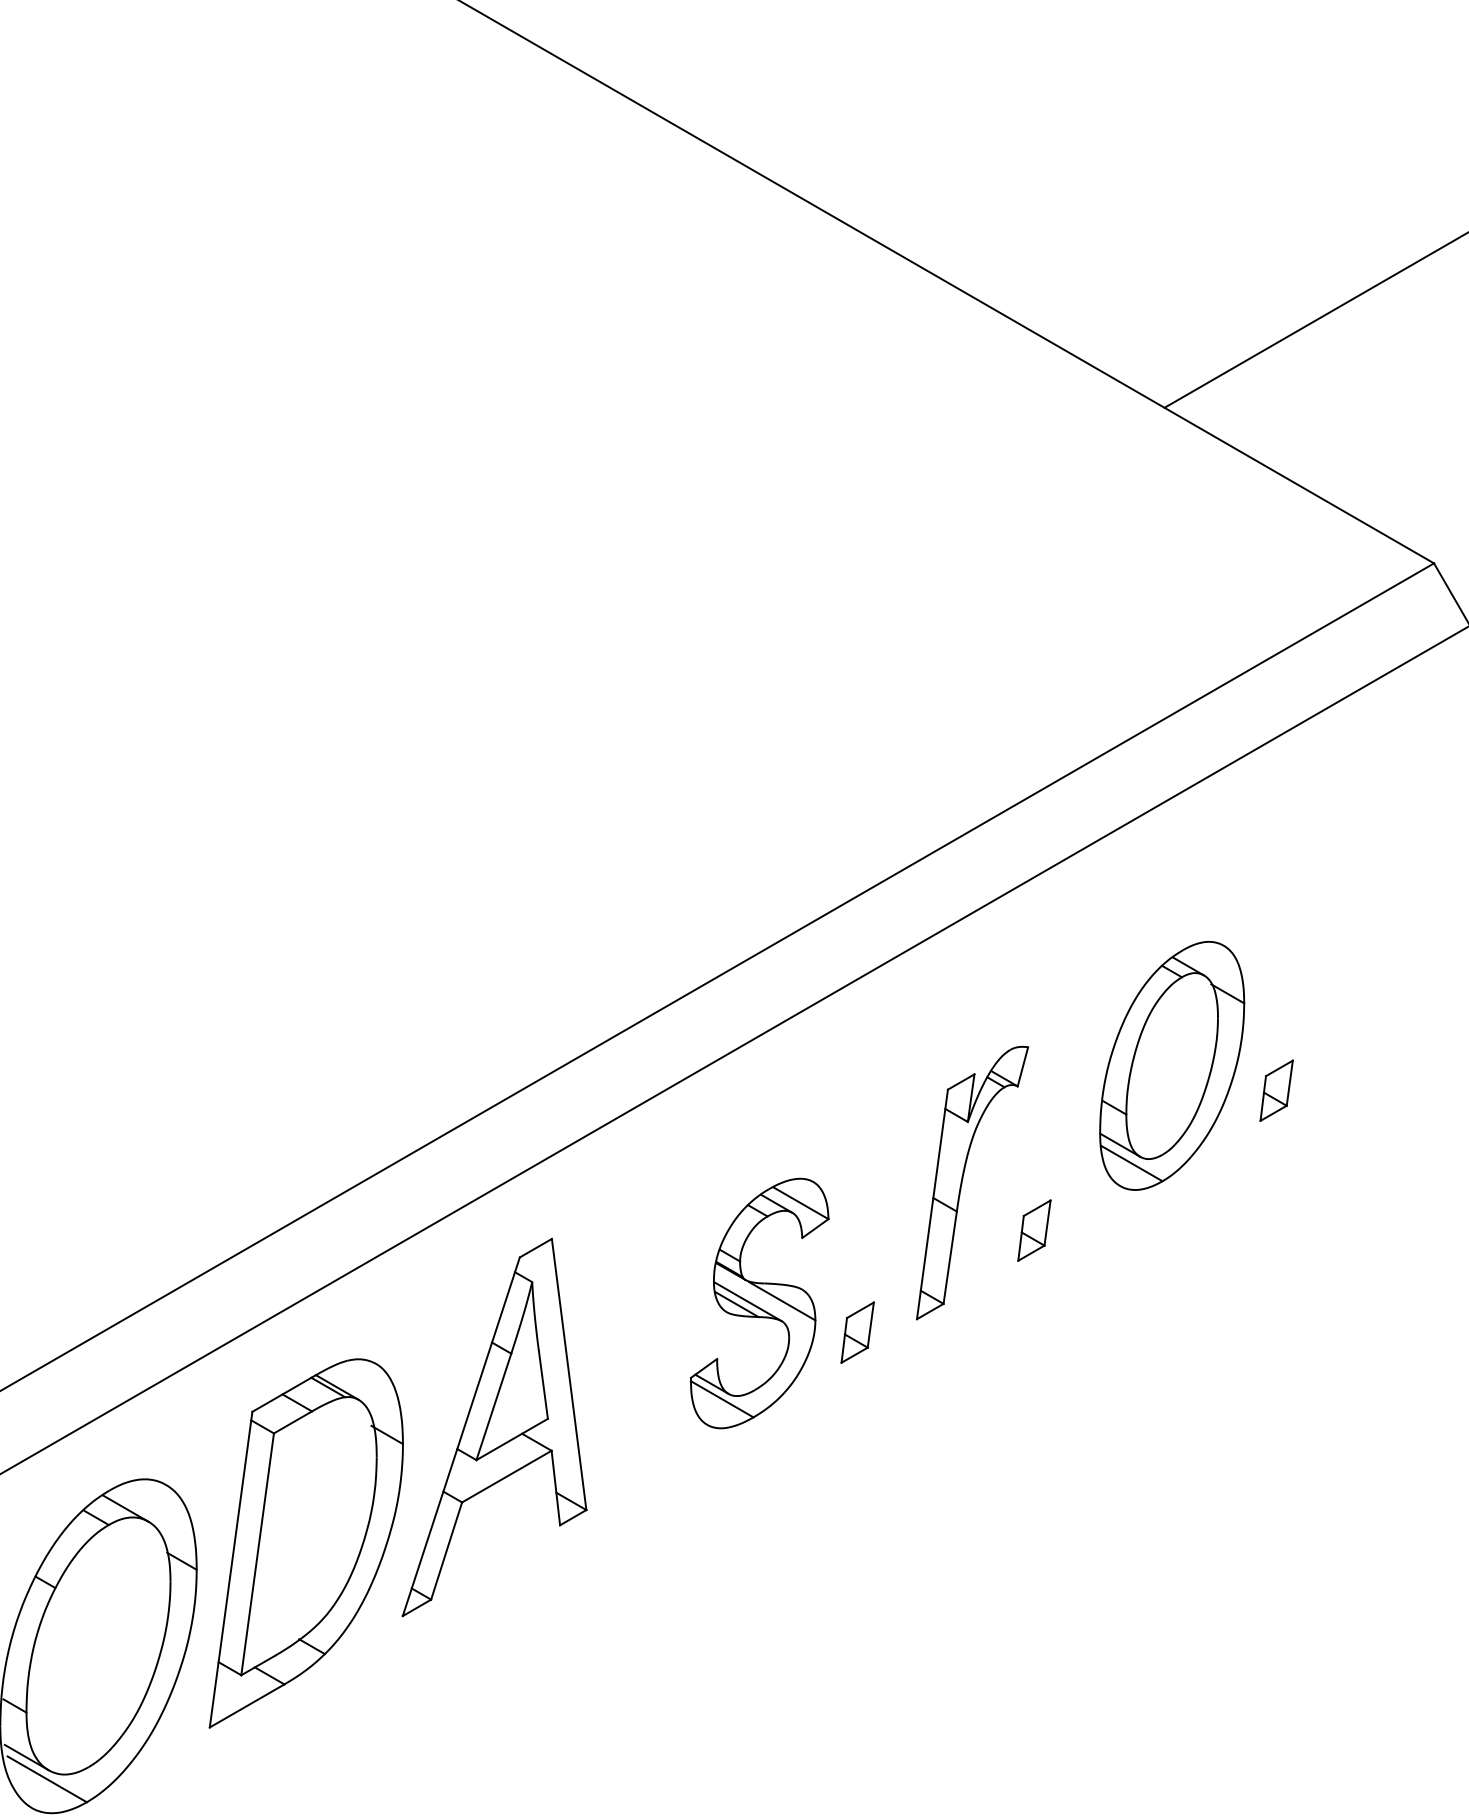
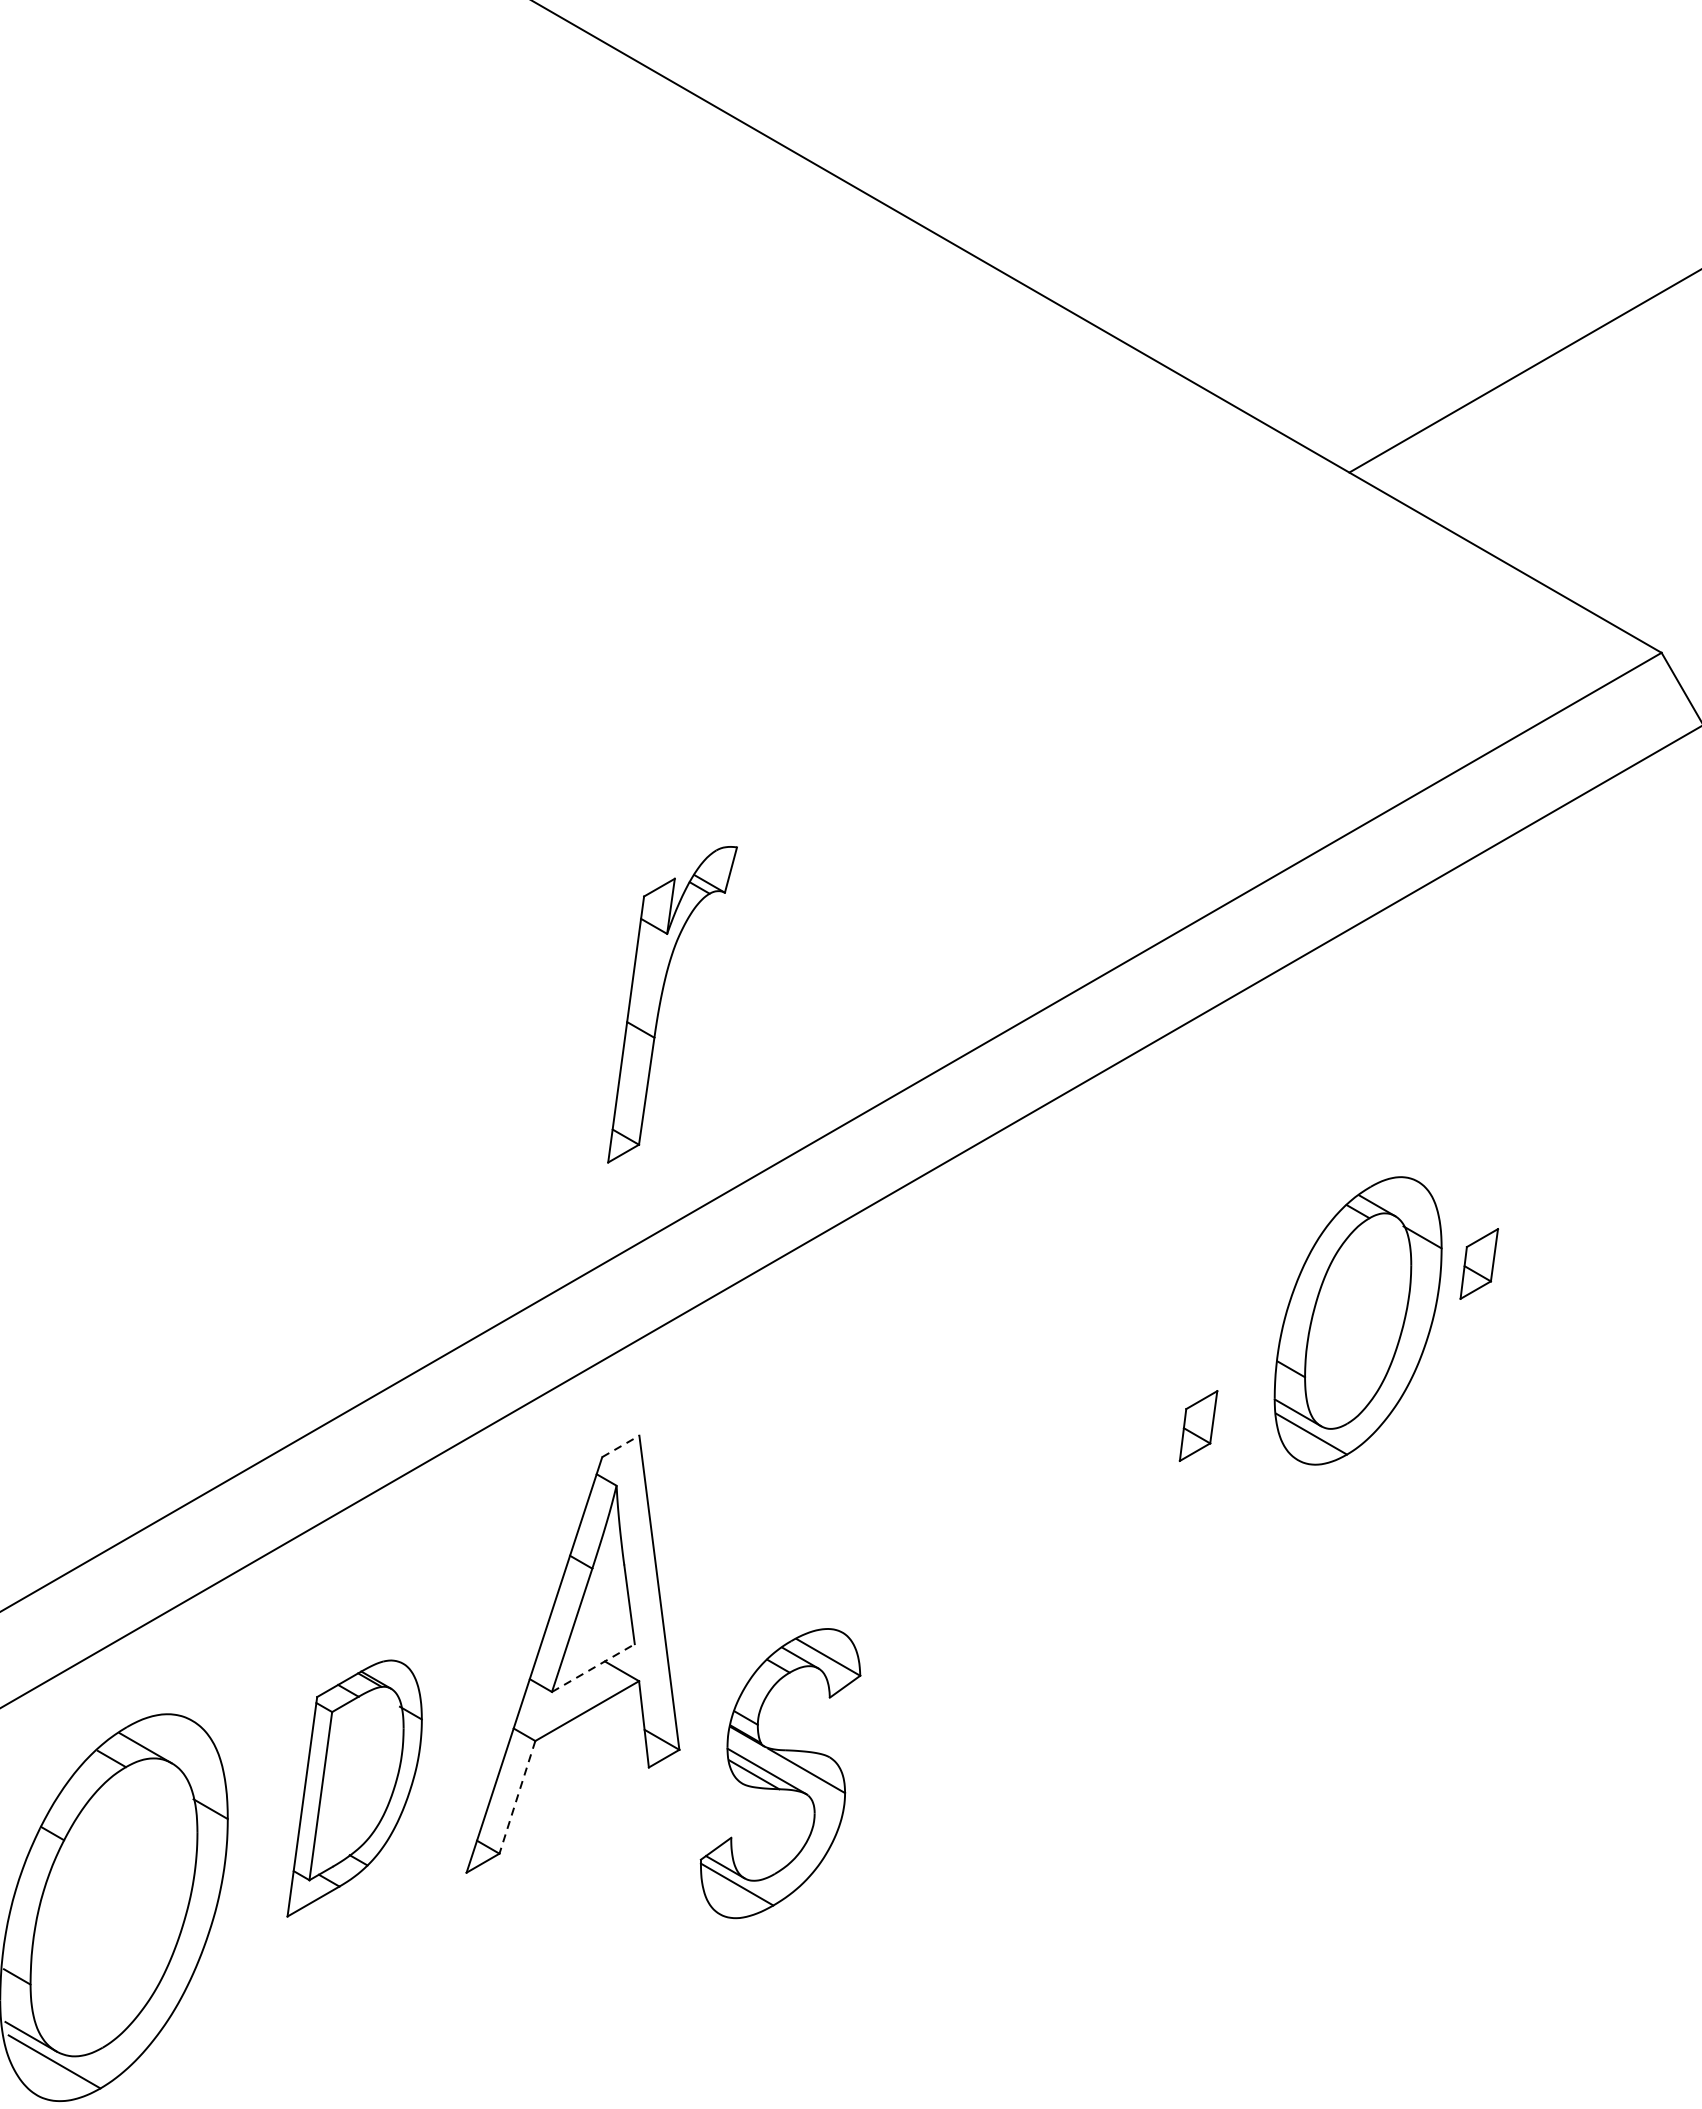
part: (1172, 1065) -> (1358, 1320), moved
part: (963, 1179) -> (662, 1000), moved
line: (536, 1247) -> (621, 1445), solid -> dashed
part: (759, 1303) -> (780, 1773), moved
part: (857, 1332) -> (993, 1544), removed
line: (512, 1439) -> (593, 1668), solid -> dashed
part: (305, 1543) -> (353, 1788), size x0.6
line: (446, 1551) -> (517, 1797), solid -> dashed

